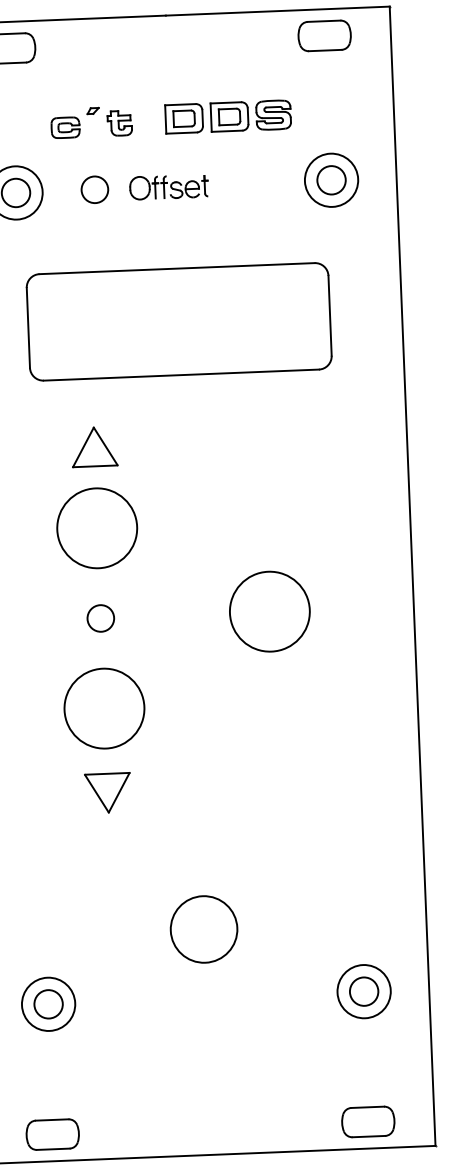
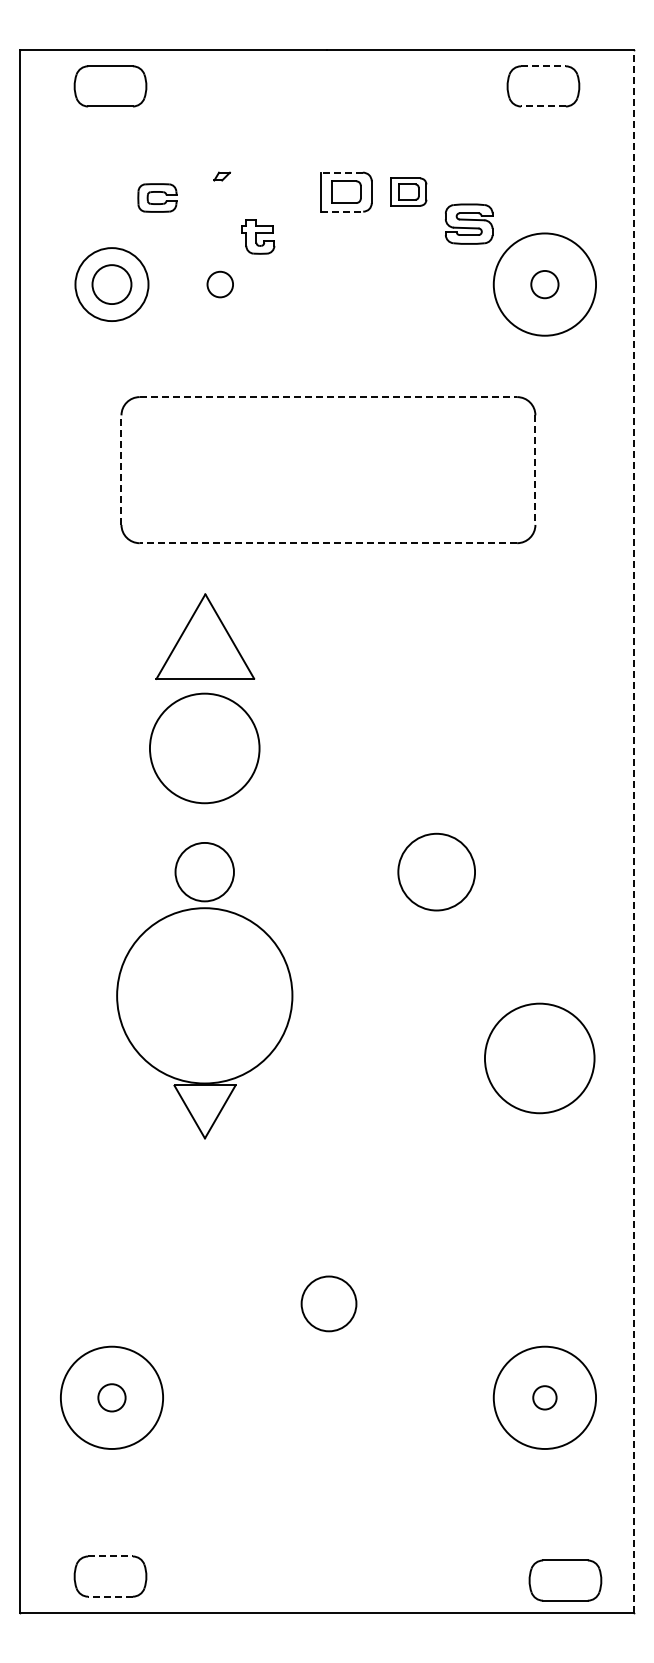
line: (324, 21) -> (543, 66), solid -> dashed
line: (324, 50) -> (542, 106), solid -> dashed
line: (180, 104) -> (341, 172), solid -> dashed
part: (273, 114) -> (469, 223), moved
part: (229, 116) -> (408, 191), size x0.7
part: (120, 123) -> (258, 236), moved
part: (65, 127) -> (157, 197), moved
line: (181, 132) -> (342, 211), solid -> dashed
circle: (331, 180) -> (544, 284), size x0.7
circle: (331, 180) -> (544, 284), size x1.4
part: (168, 186) -> (321, 284), removed
circle: (95, 189) -> (220, 284), size x0.7
line: (177, 268) -> (328, 397), solid -> dashed
line: (330, 316) -> (535, 470), solid -> dashed
line: (28, 328) -> (121, 470), solid -> dashed
line: (181, 375) -> (328, 543), solid -> dashed
part: (94, 446) -> (205, 636), size x1.6
line: (412, 576) -> (634, 831), solid -> dashed
circle: (269, 611) -> (436, 871), size x0.7
circle: (100, 618) -> (204, 871), size x1.6
circle: (104, 708) -> (204, 995), size x1.6
circle: (350, 744) -> (539, 1058), added
circle: (203, 929) -> (328, 1303), size x0.6
circle: (363, 991) -> (544, 1397), size x0.6
circle: (363, 991) -> (544, 1397), size x1.4
circle: (48, 1004) -> (111, 1397), size x0.7
circle: (48, 1004) -> (111, 1397), size x1.4
line: (52, 1119) -> (111, 1556), solid -> dashed
part: (368, 1121) -> (565, 1580), moved
line: (53, 1149) -> (110, 1596), solid -> dashed

